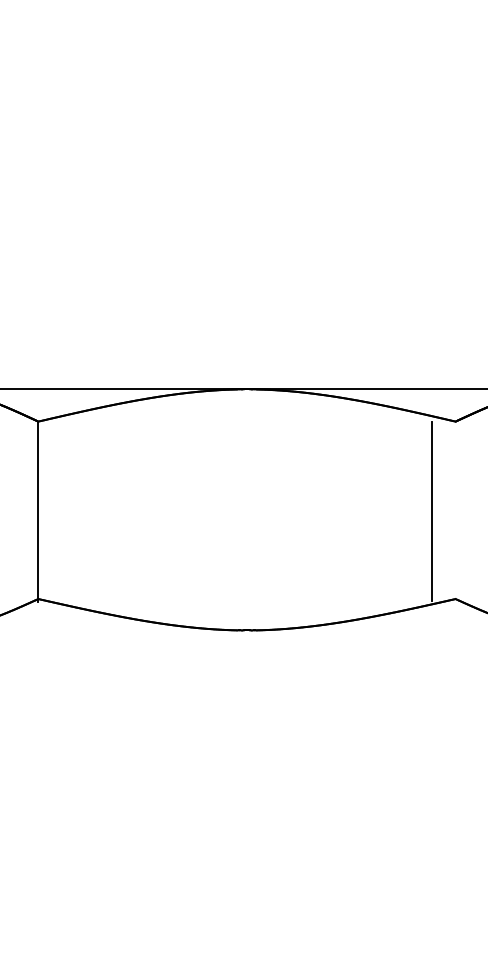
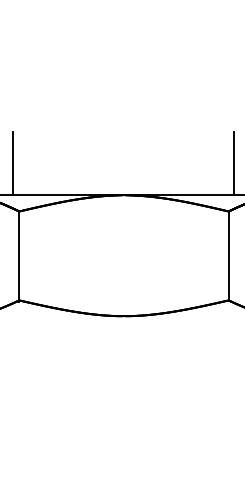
line: (26, 325) -> (13, 163), added
line: (465, 325) -> (233, 163), added
line: (431, 511) -> (228, 256), moved

